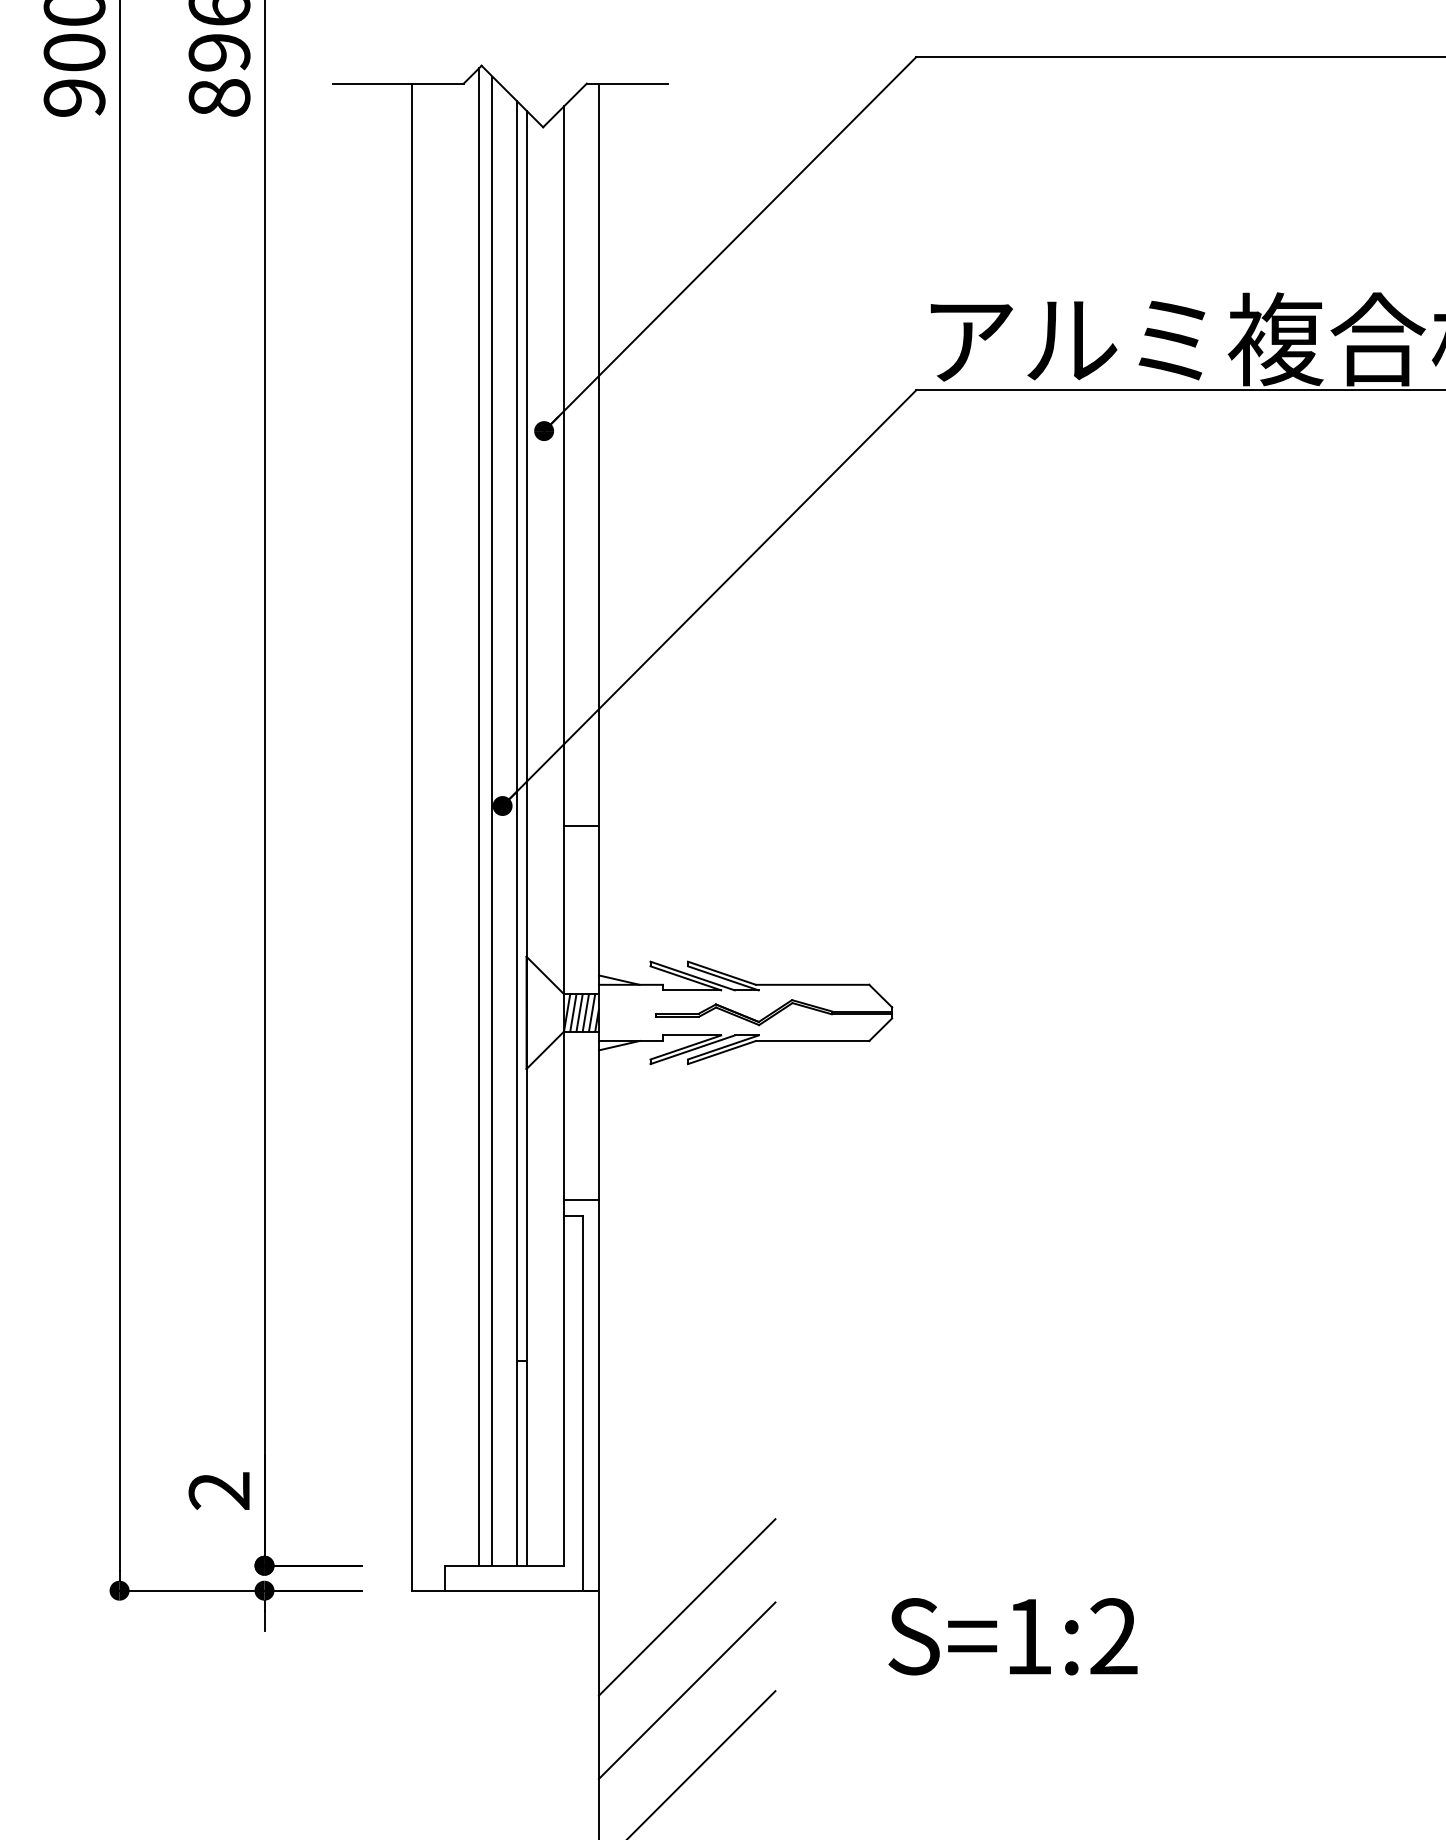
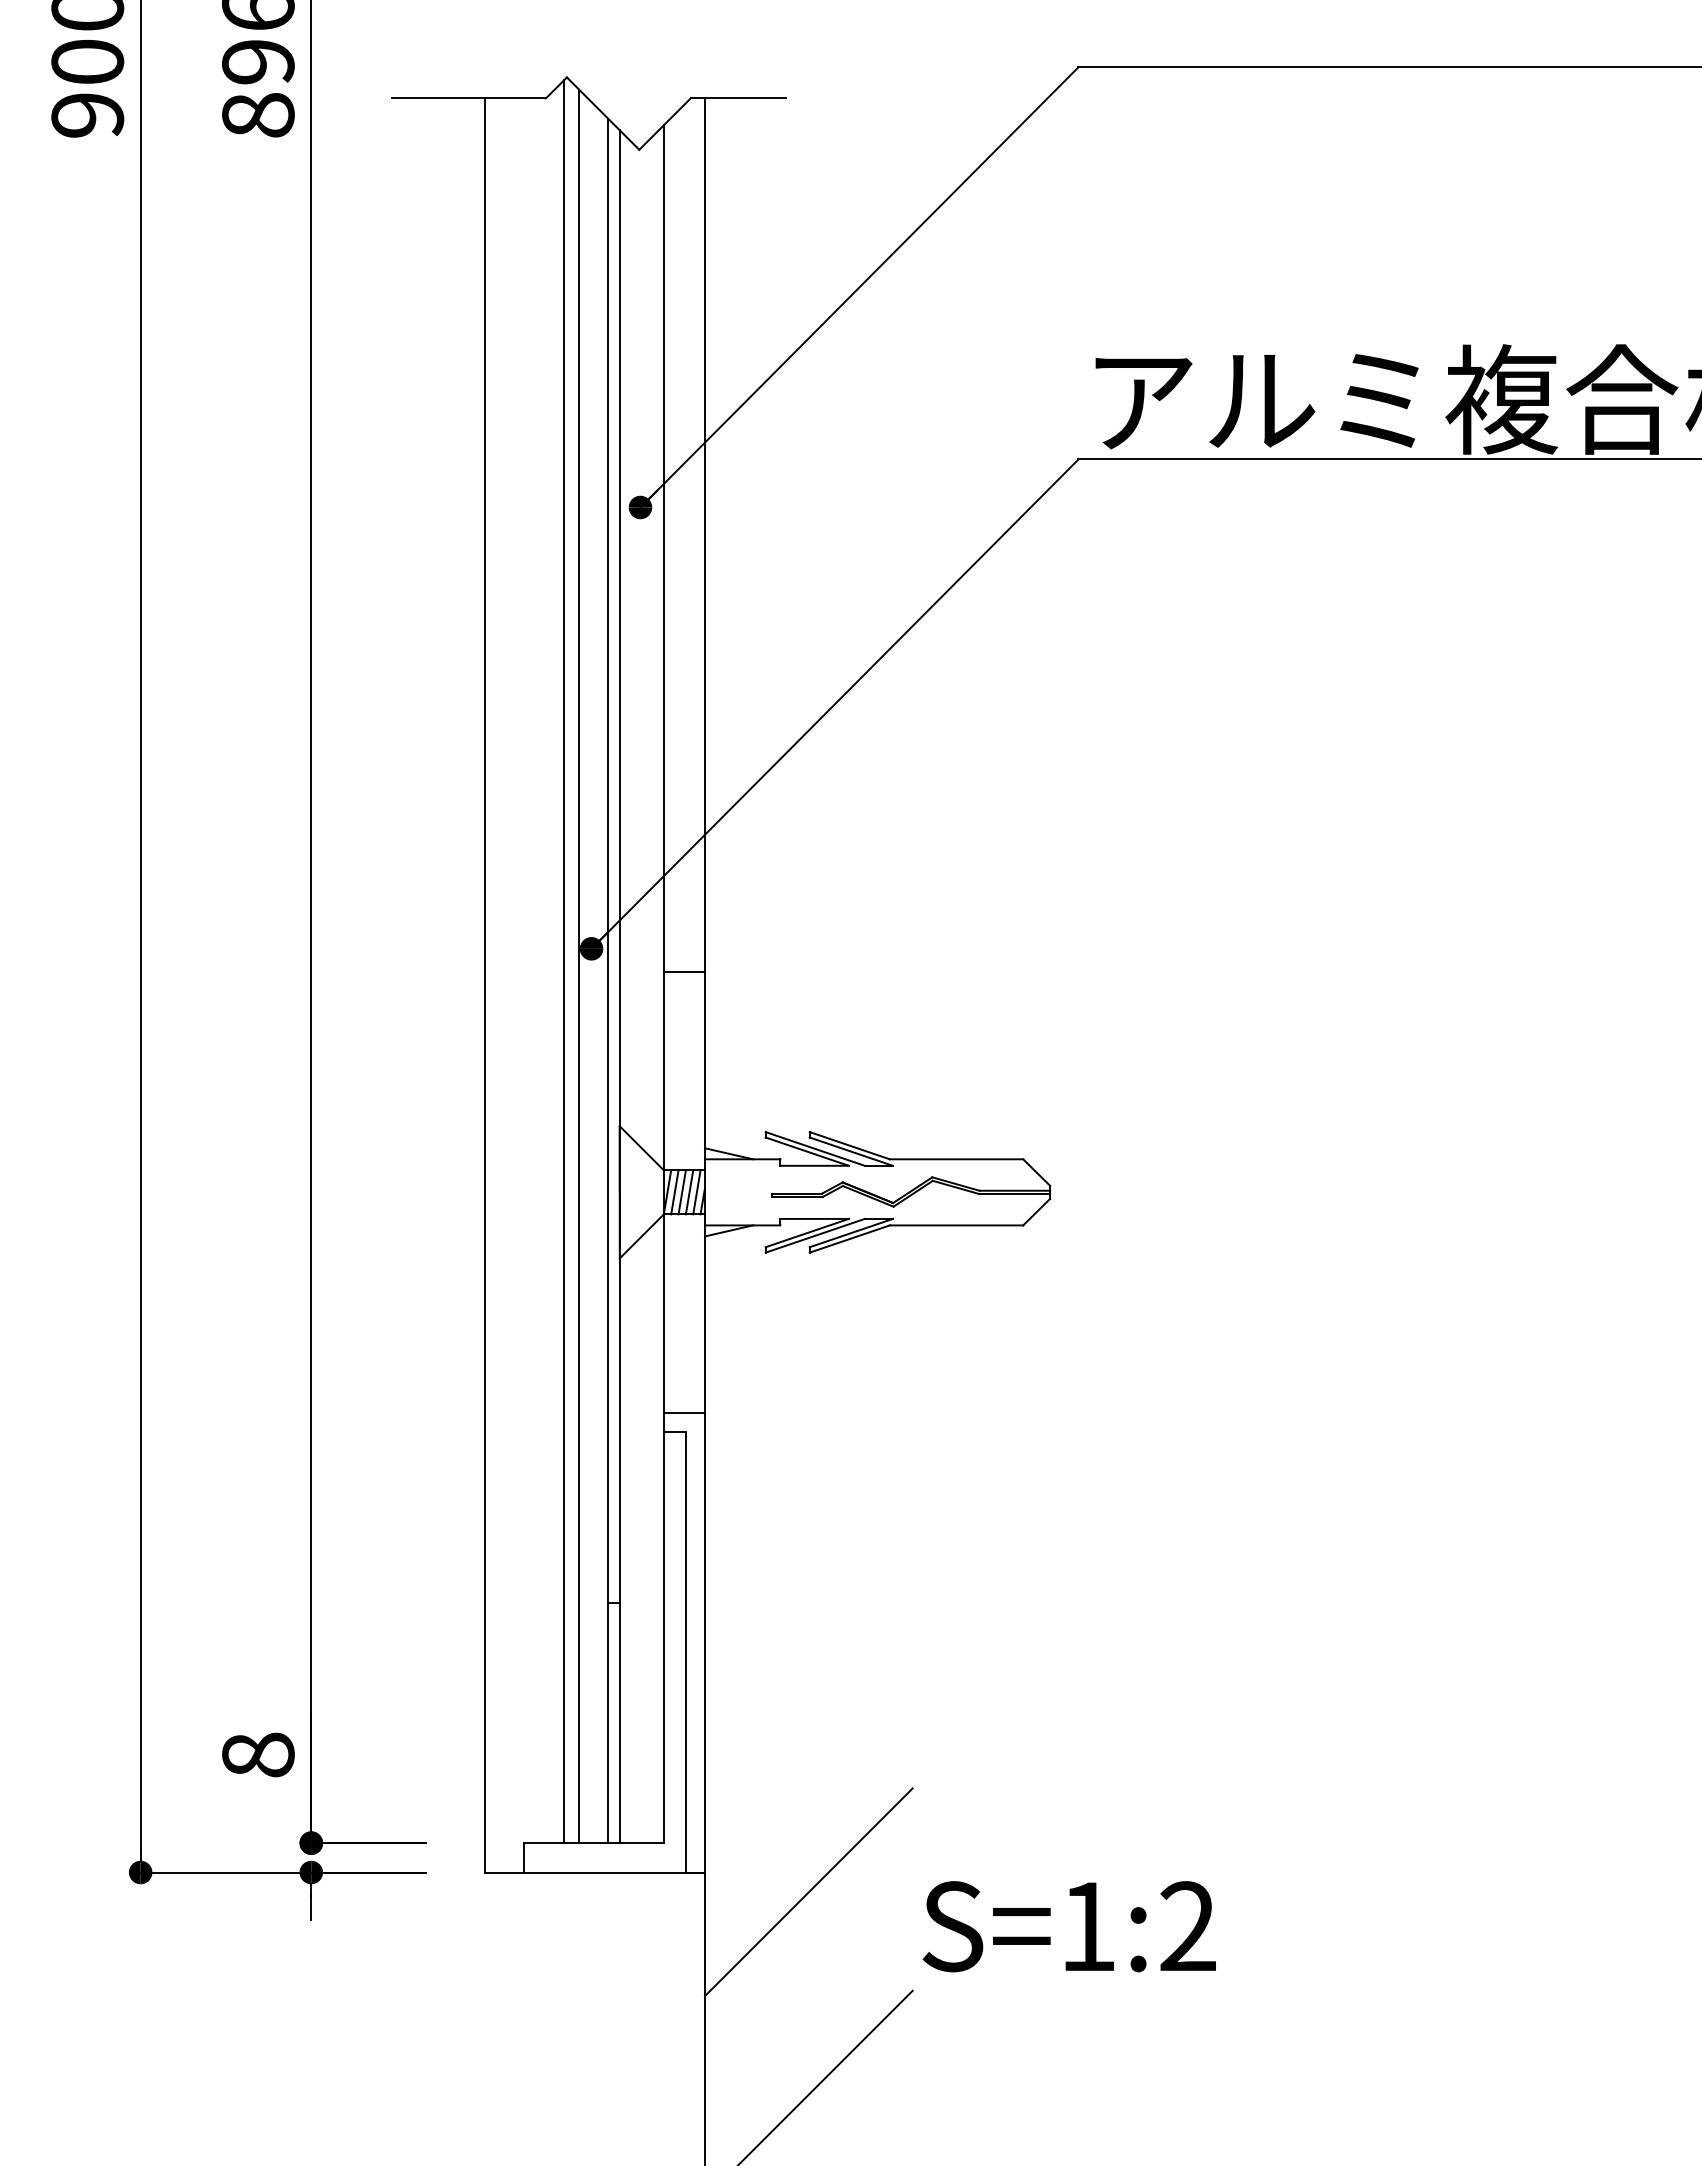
text: (219, 1490) -> (258, 1754), 2 -> 8
text: (1012, 1636) -> (1068, 1926), moved
line: (686, 1690) -> (808, 1990), removed

